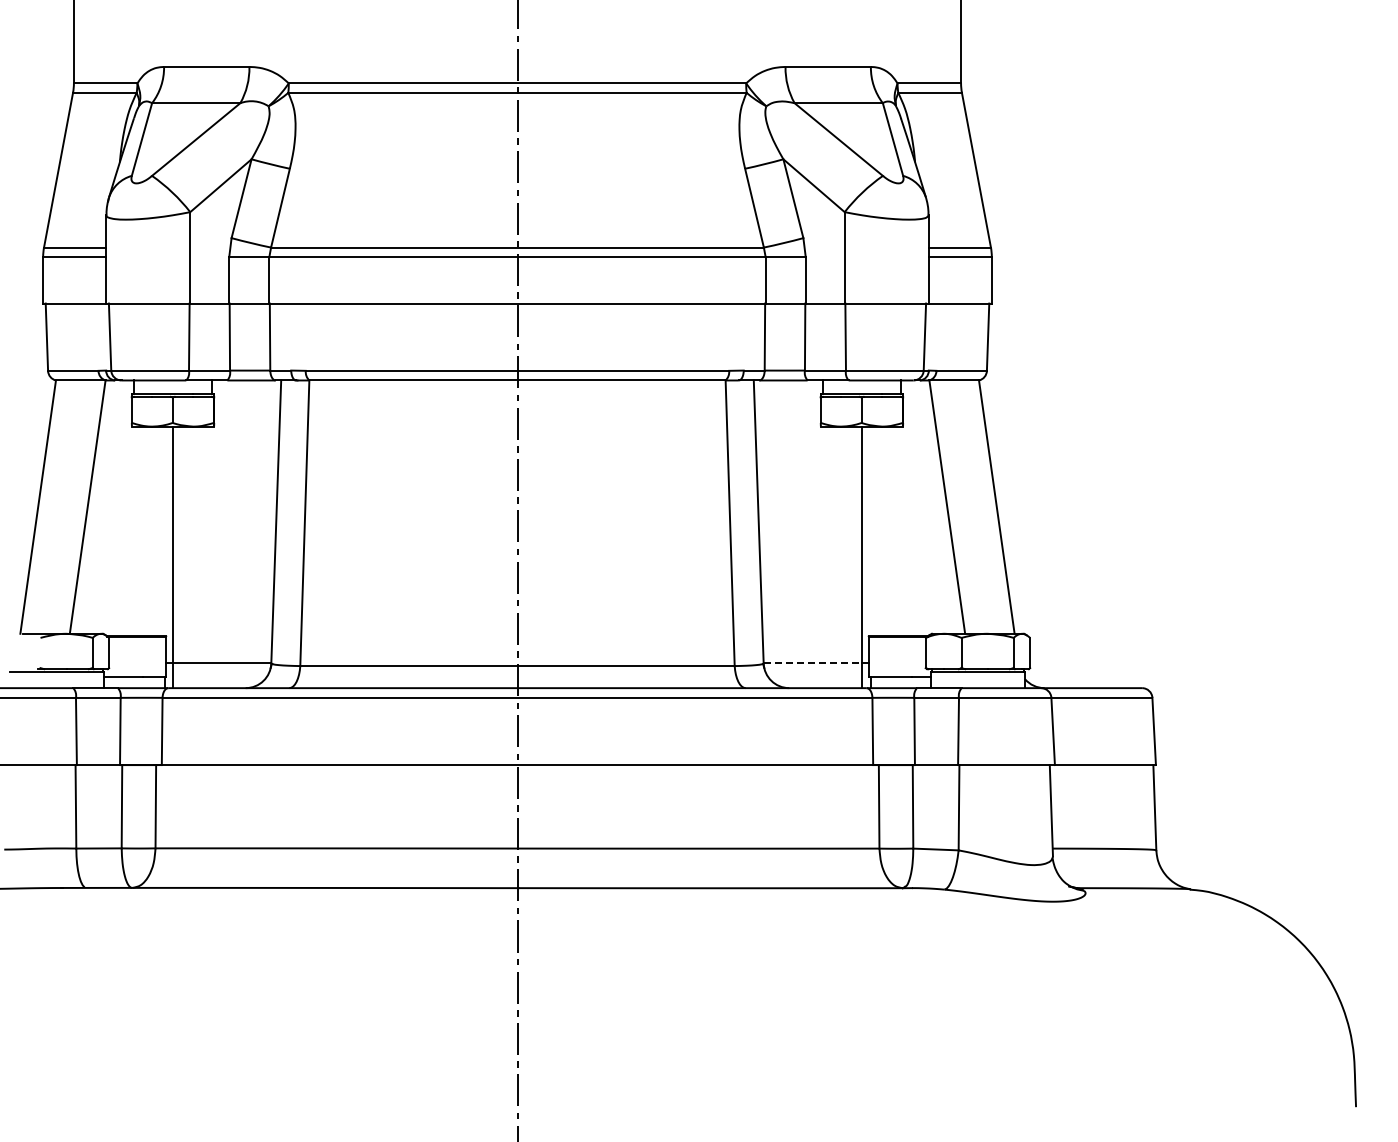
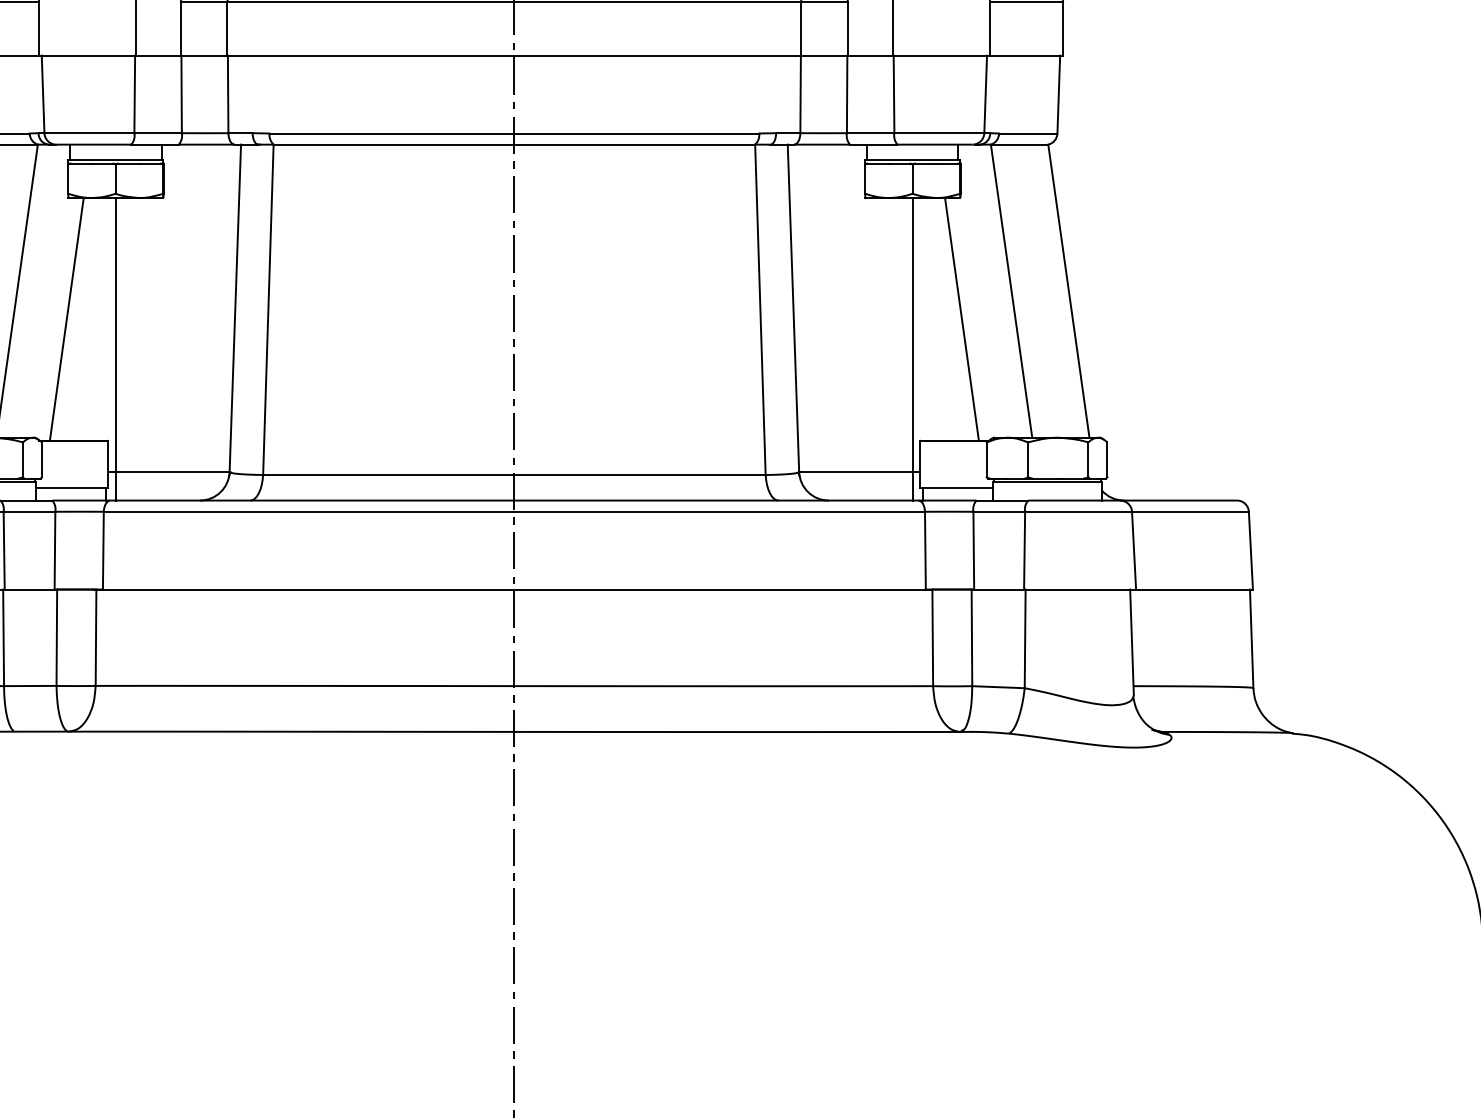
line: (130, 531) -> (66, 319), added
line: (904, 531) -> (962, 319), added
line: (813, 663) -> (856, 472), dashed -> solid

